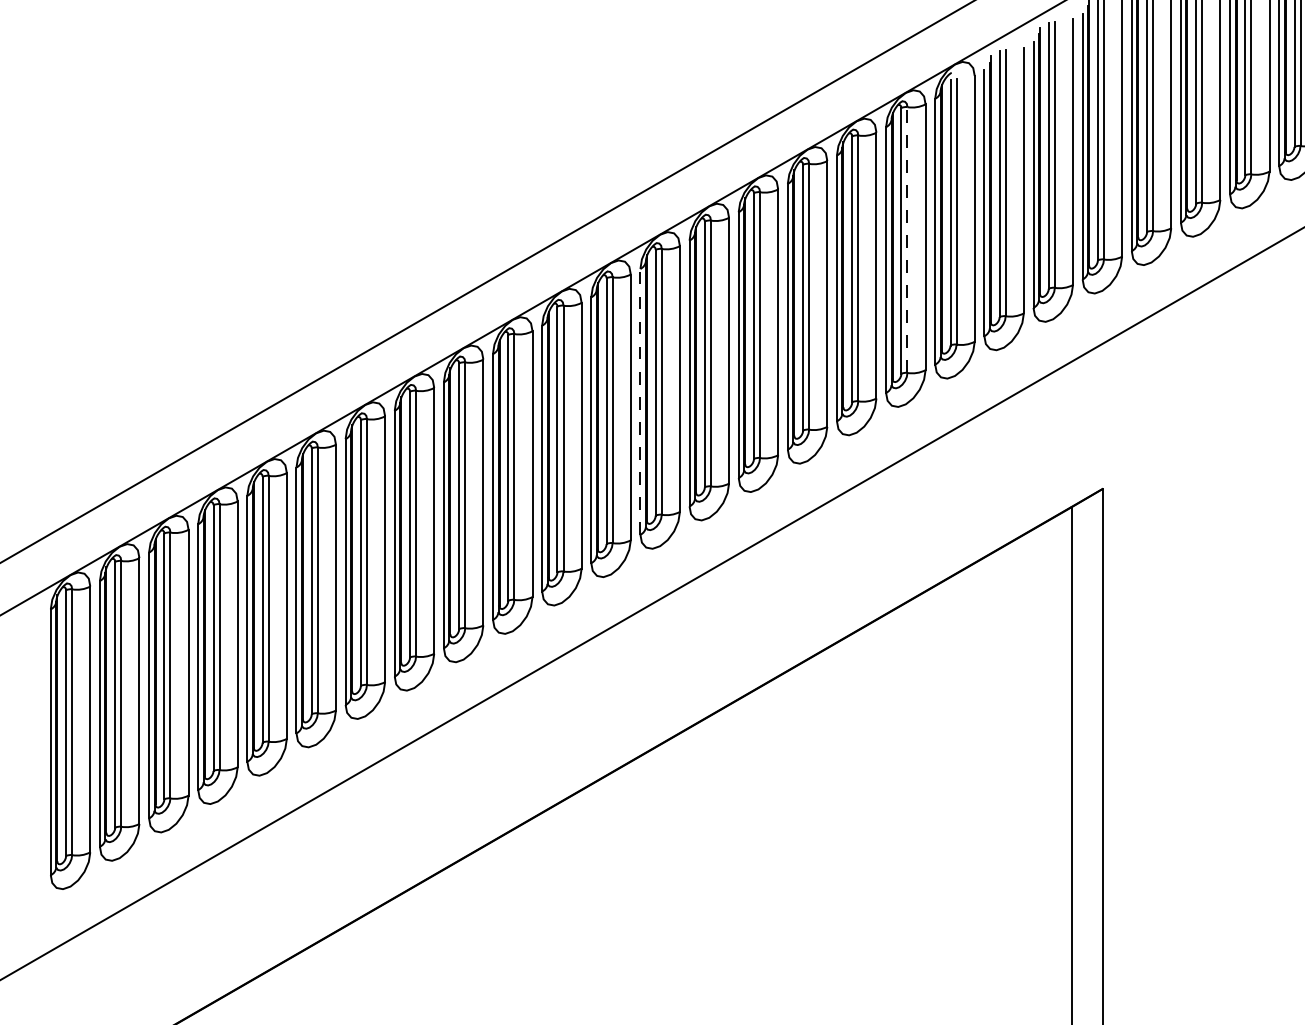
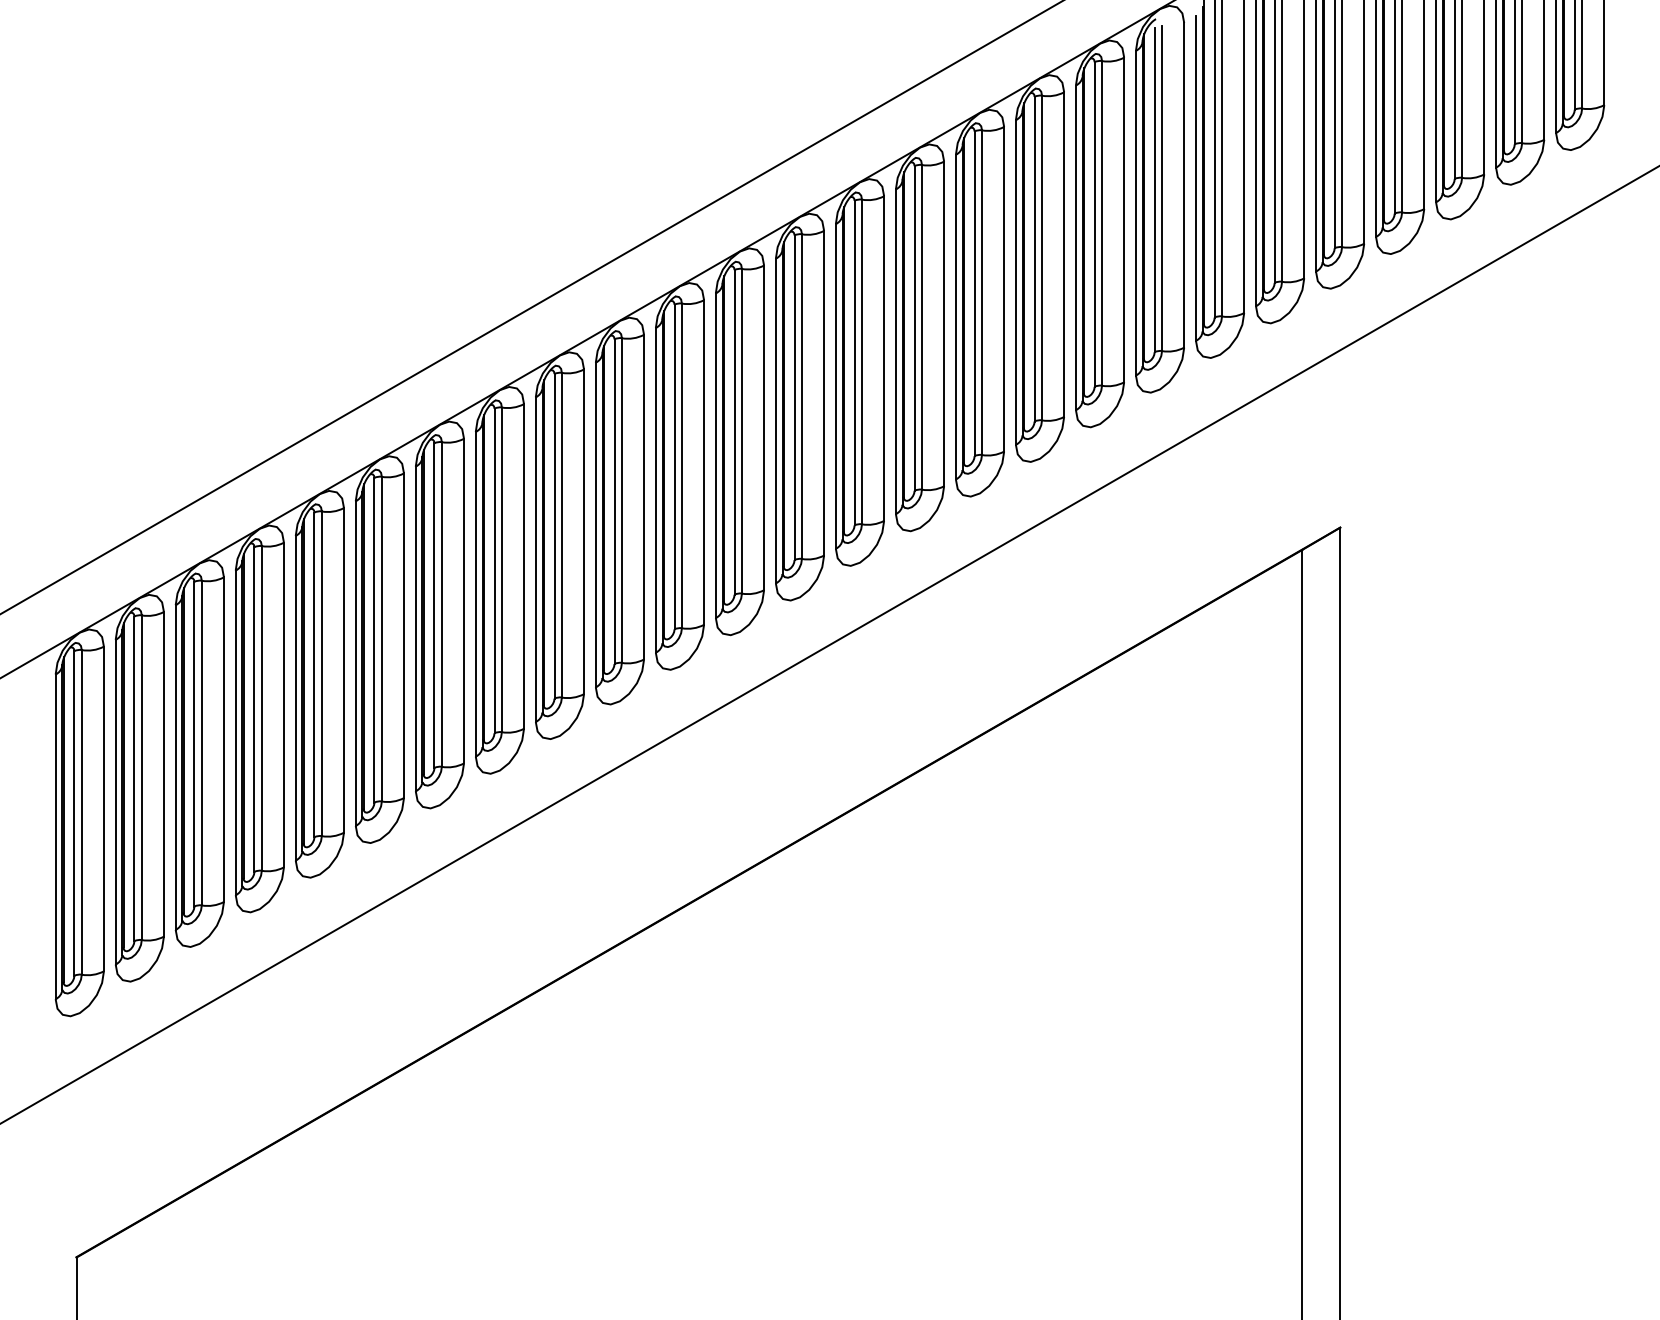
line: (907, 239) -> (1102, 222), dashed -> solid
line: (640, 401) -> (775, 420), dashed -> solid

